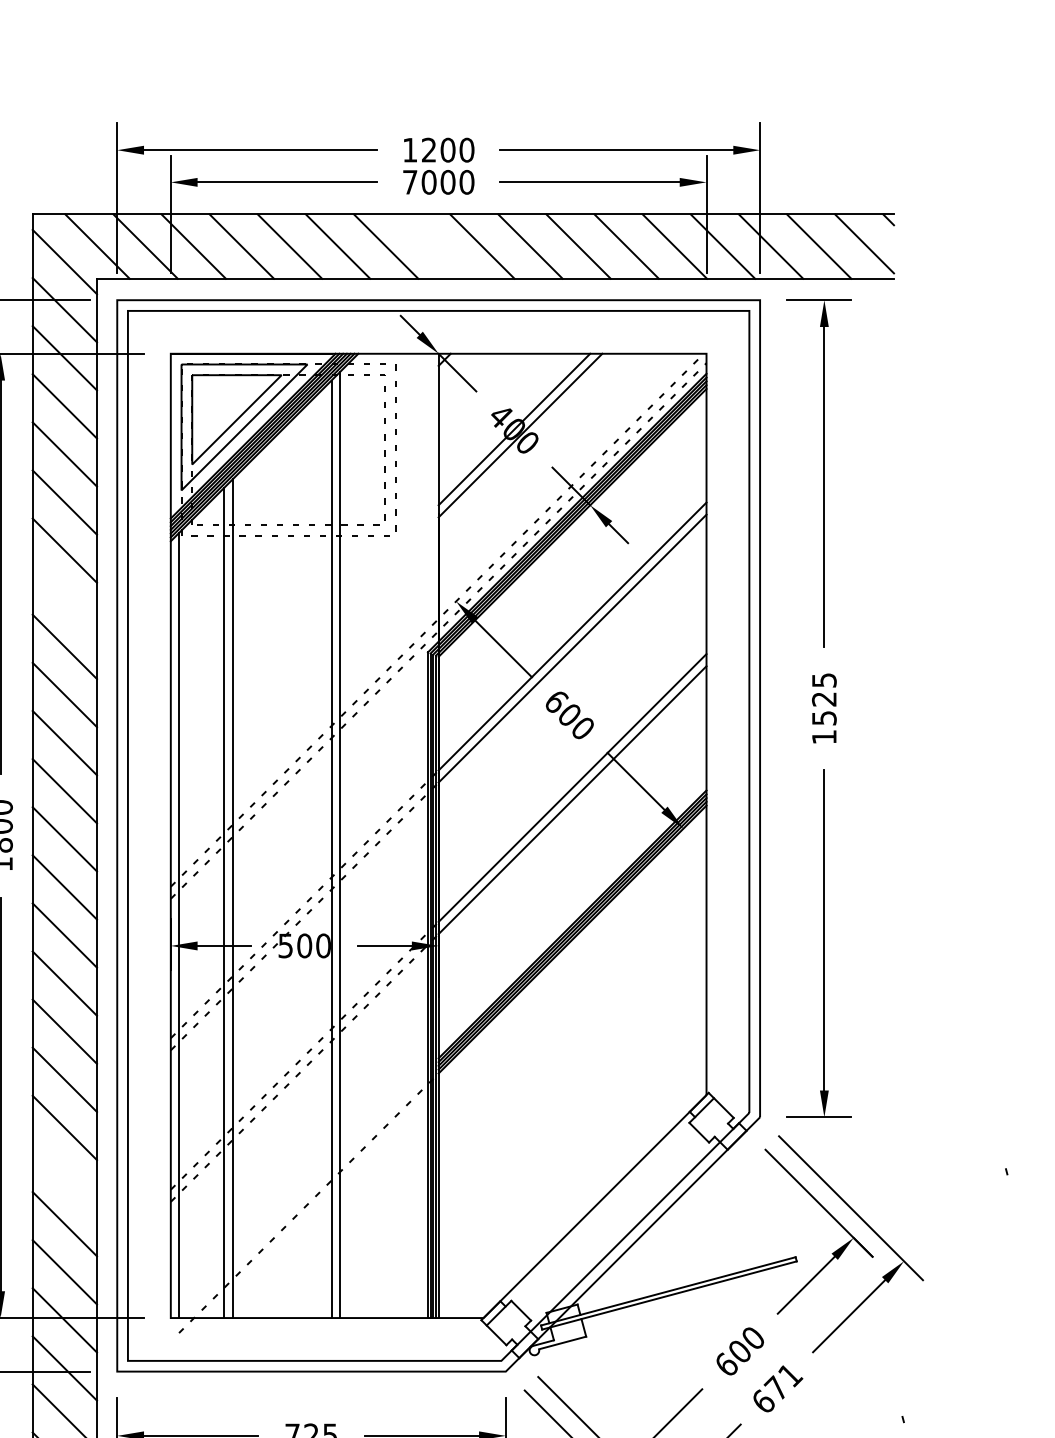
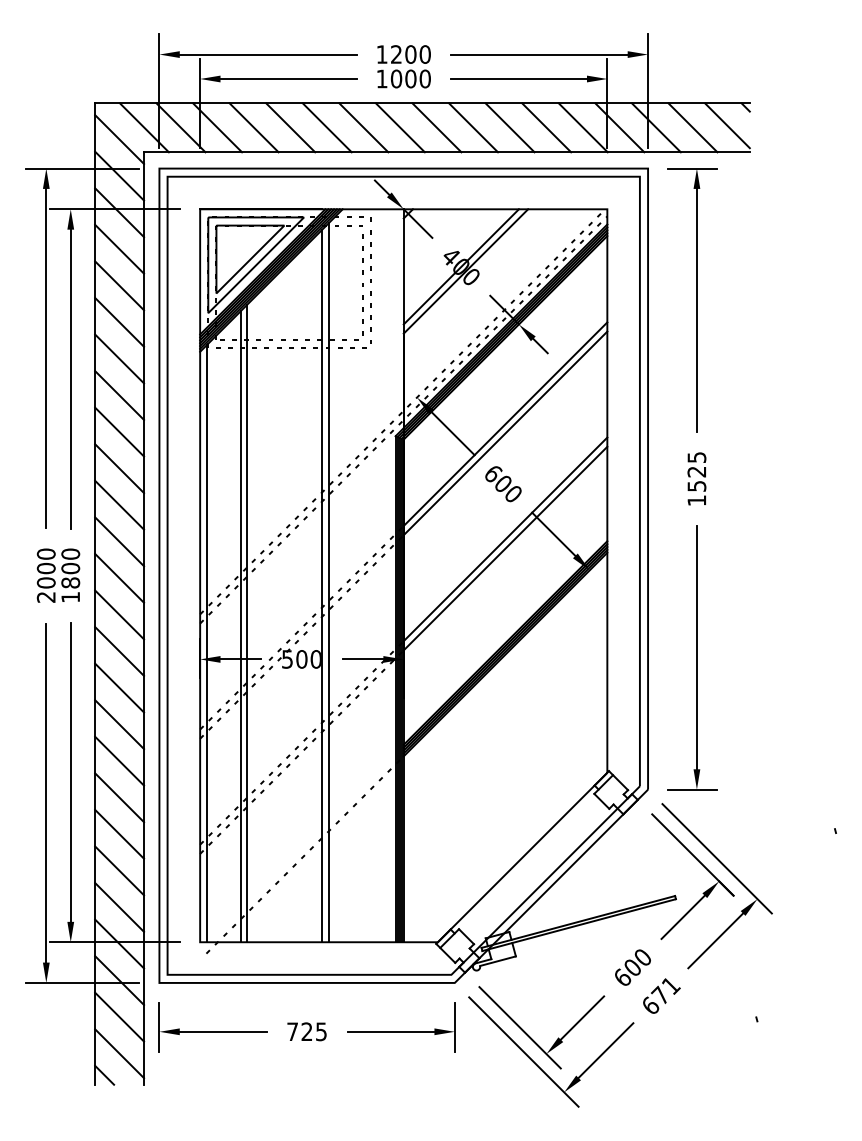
text: (409, 181) -> (381, 78), 7000 -> 1000
line: (434, 246) -> (400, 127), added
line: (64, 598) -> (119, 395), added
line: (64, 1174) -> (119, 833), added

